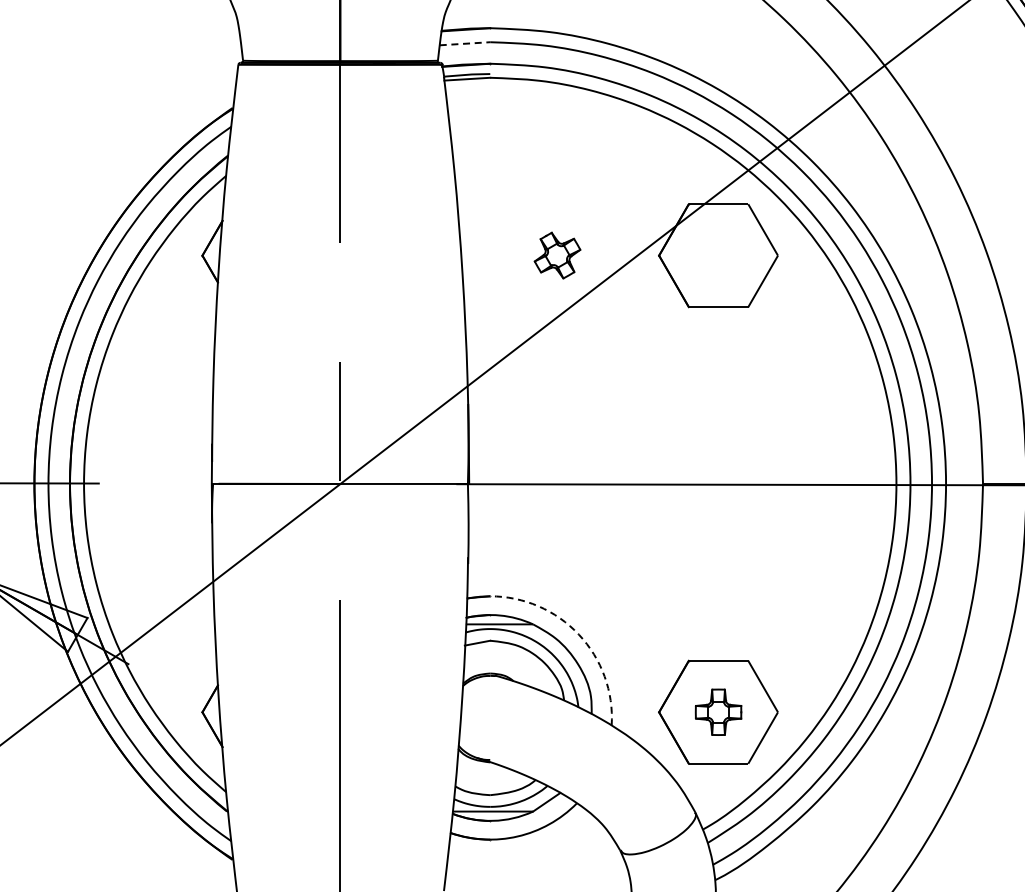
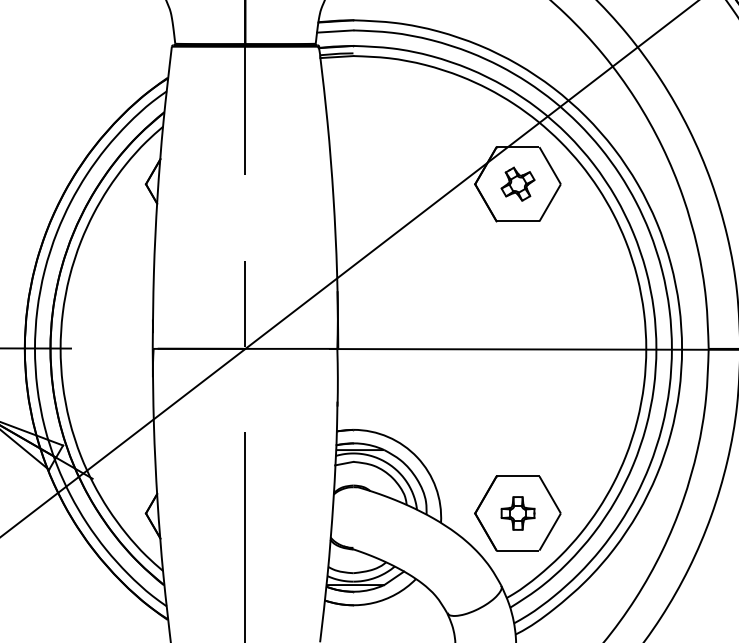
line: (465, 43) -> (335, 31), dashed -> solid
part: (557, 255) -> (518, 184), moved
arc: (578, 634) -> (417, 457), dashed -> solid

